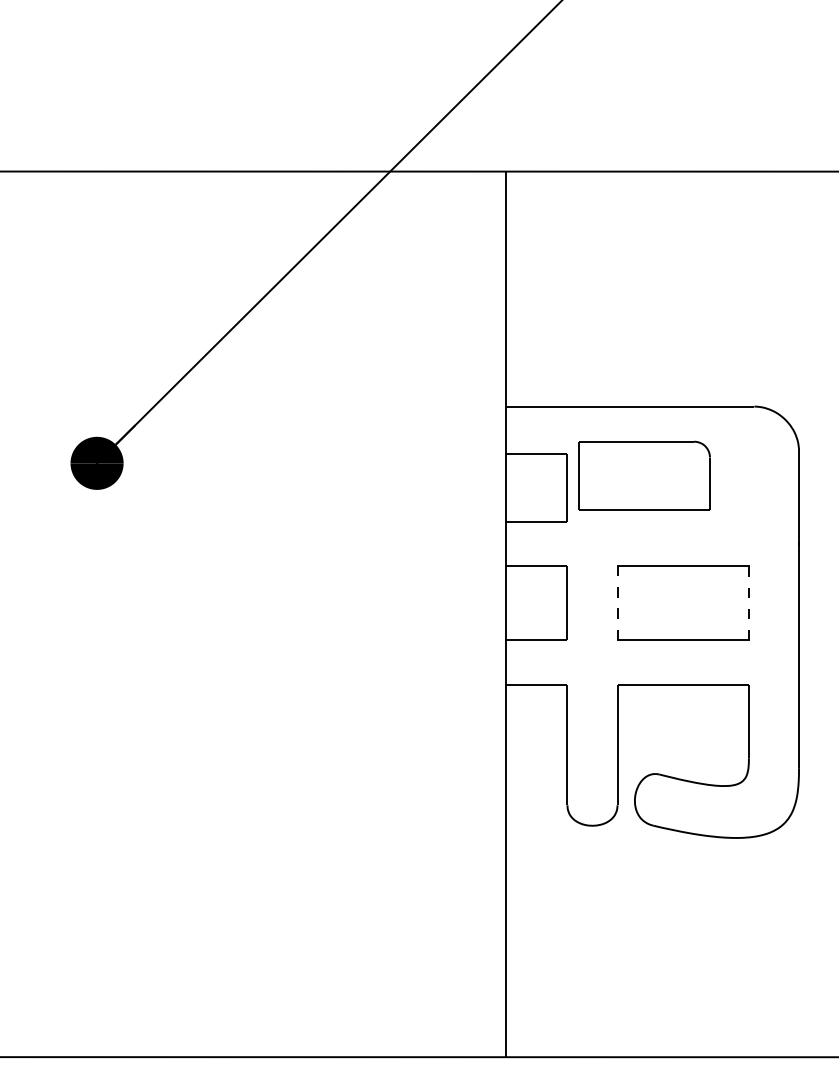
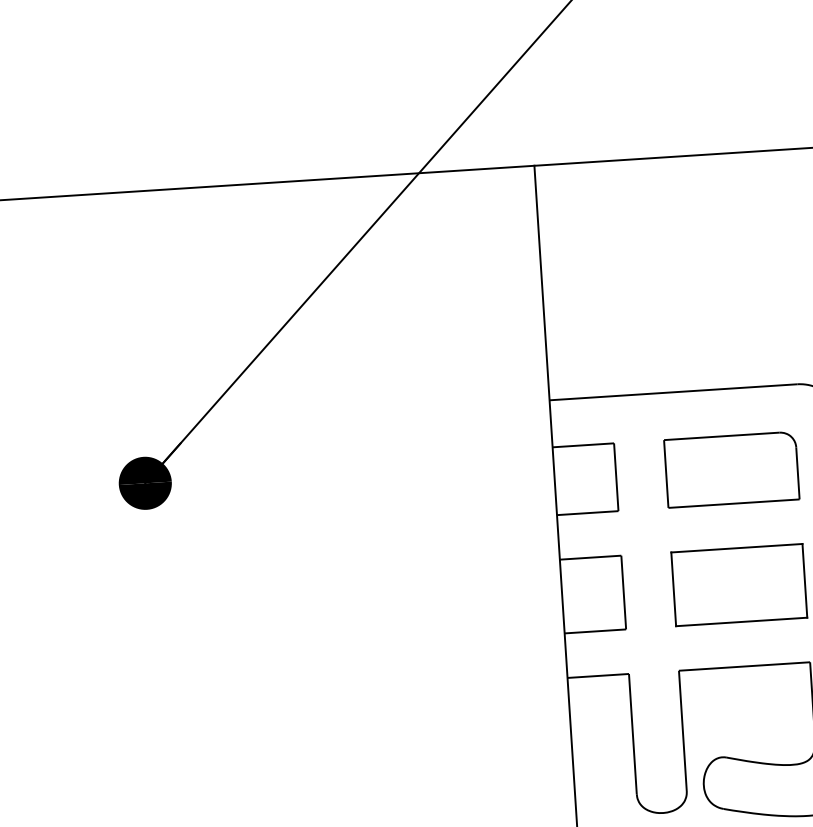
part: (644, 475) -> (732, 469), moved
line: (617, 603) -> (673, 589), dashed -> solid
line: (748, 603) -> (804, 581), dashed -> solid

